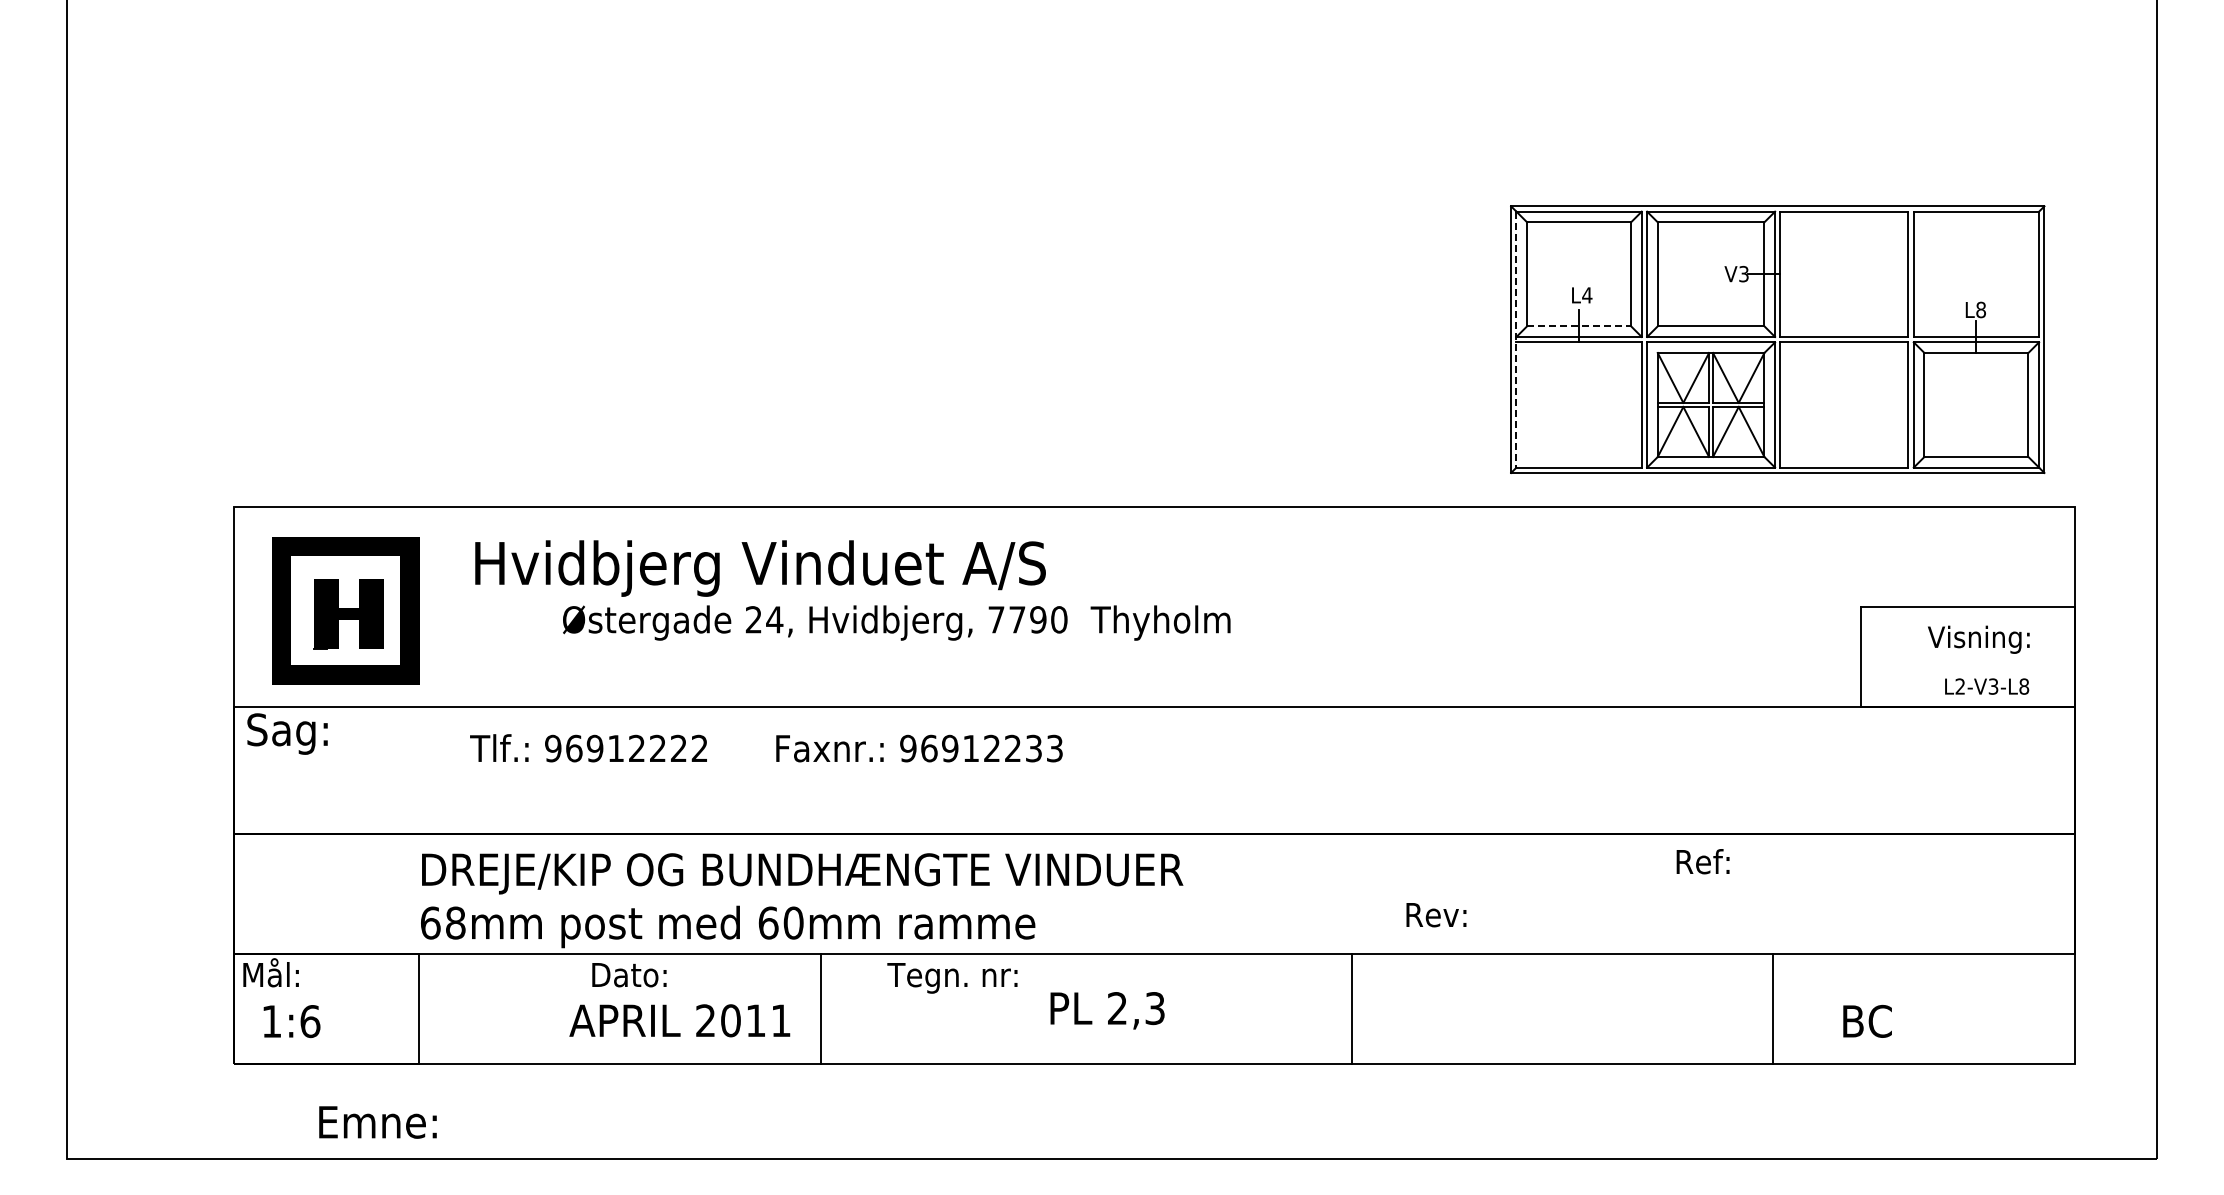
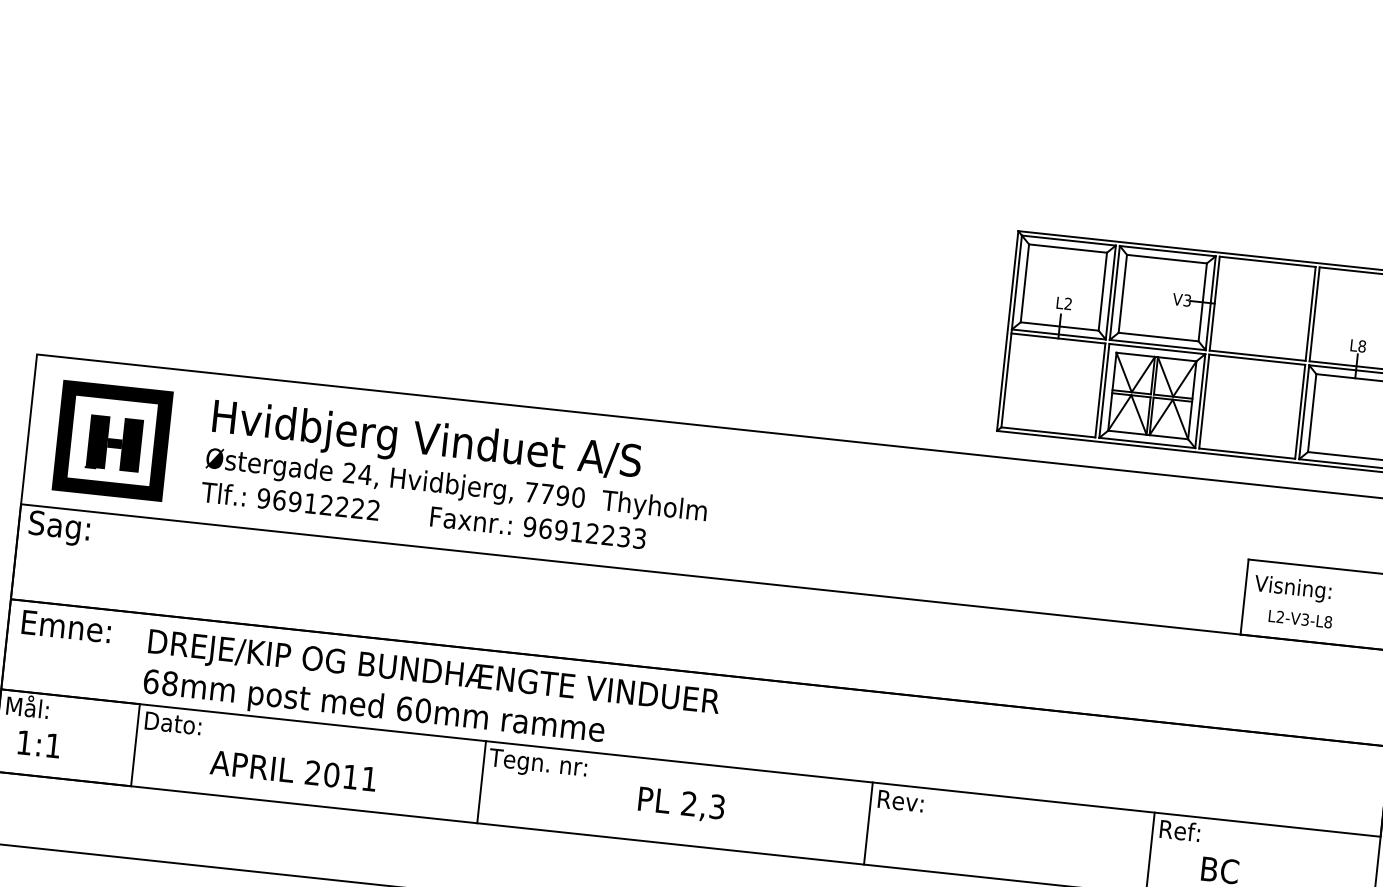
text: (1587, 295) -> (1068, 304), L4 -> L2
line: (1579, 326) -> (1059, 326), dashed -> solid
line: (1516, 339) -> (1011, 331), dashed -> solid
text: (896, 622) -> (456, 486), moved
text: (1978, 639) -> (1292, 588), moved
text: (1987, 686) -> (1300, 619), moved
text: (766, 748) -> (423, 515), moved
text: (1702, 861) -> (1179, 830), moved
text: (1436, 915) -> (900, 801), moved
text: (629, 975) -> (173, 723), moved
line: (820, 1008) -> (481, 781), moved
line: (1351, 1008) -> (868, 823), moved
text: (1107, 1010) -> (681, 804), moved
text: (679, 1020) -> (293, 770), moved
text: (310, 1021) -> (53, 745), 1:6 -> 1:1
text: (377, 1122) -> (66, 626), moved

